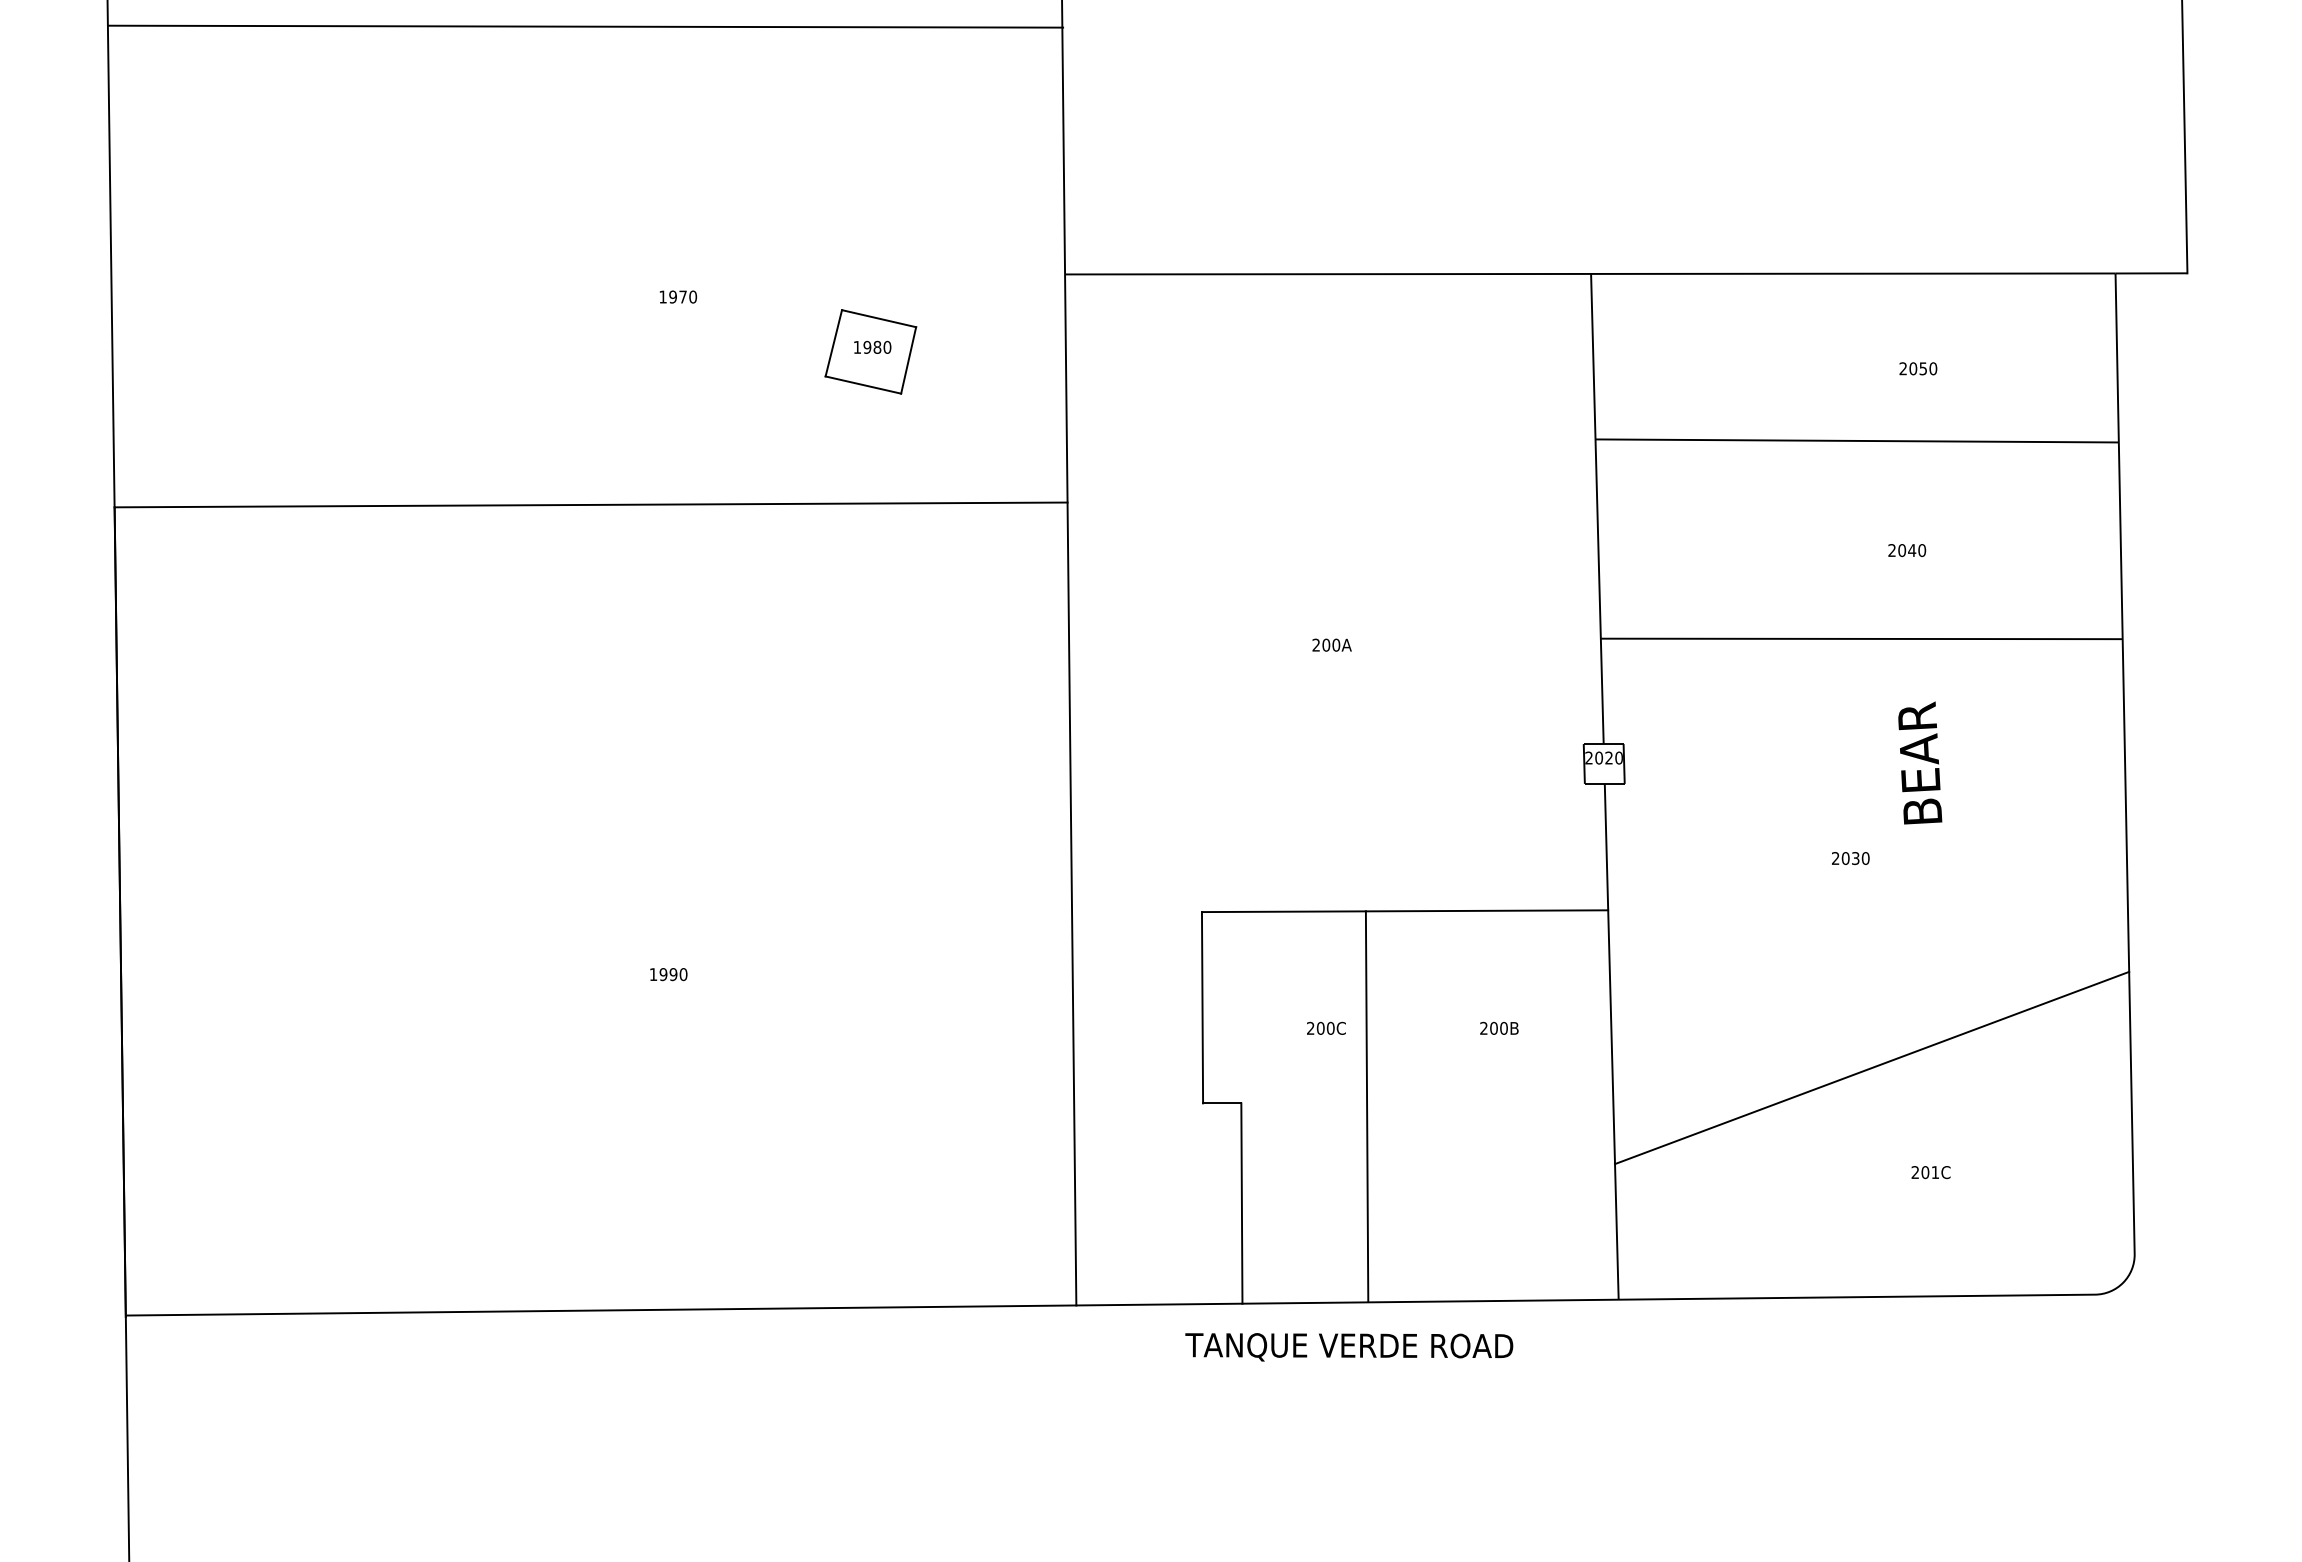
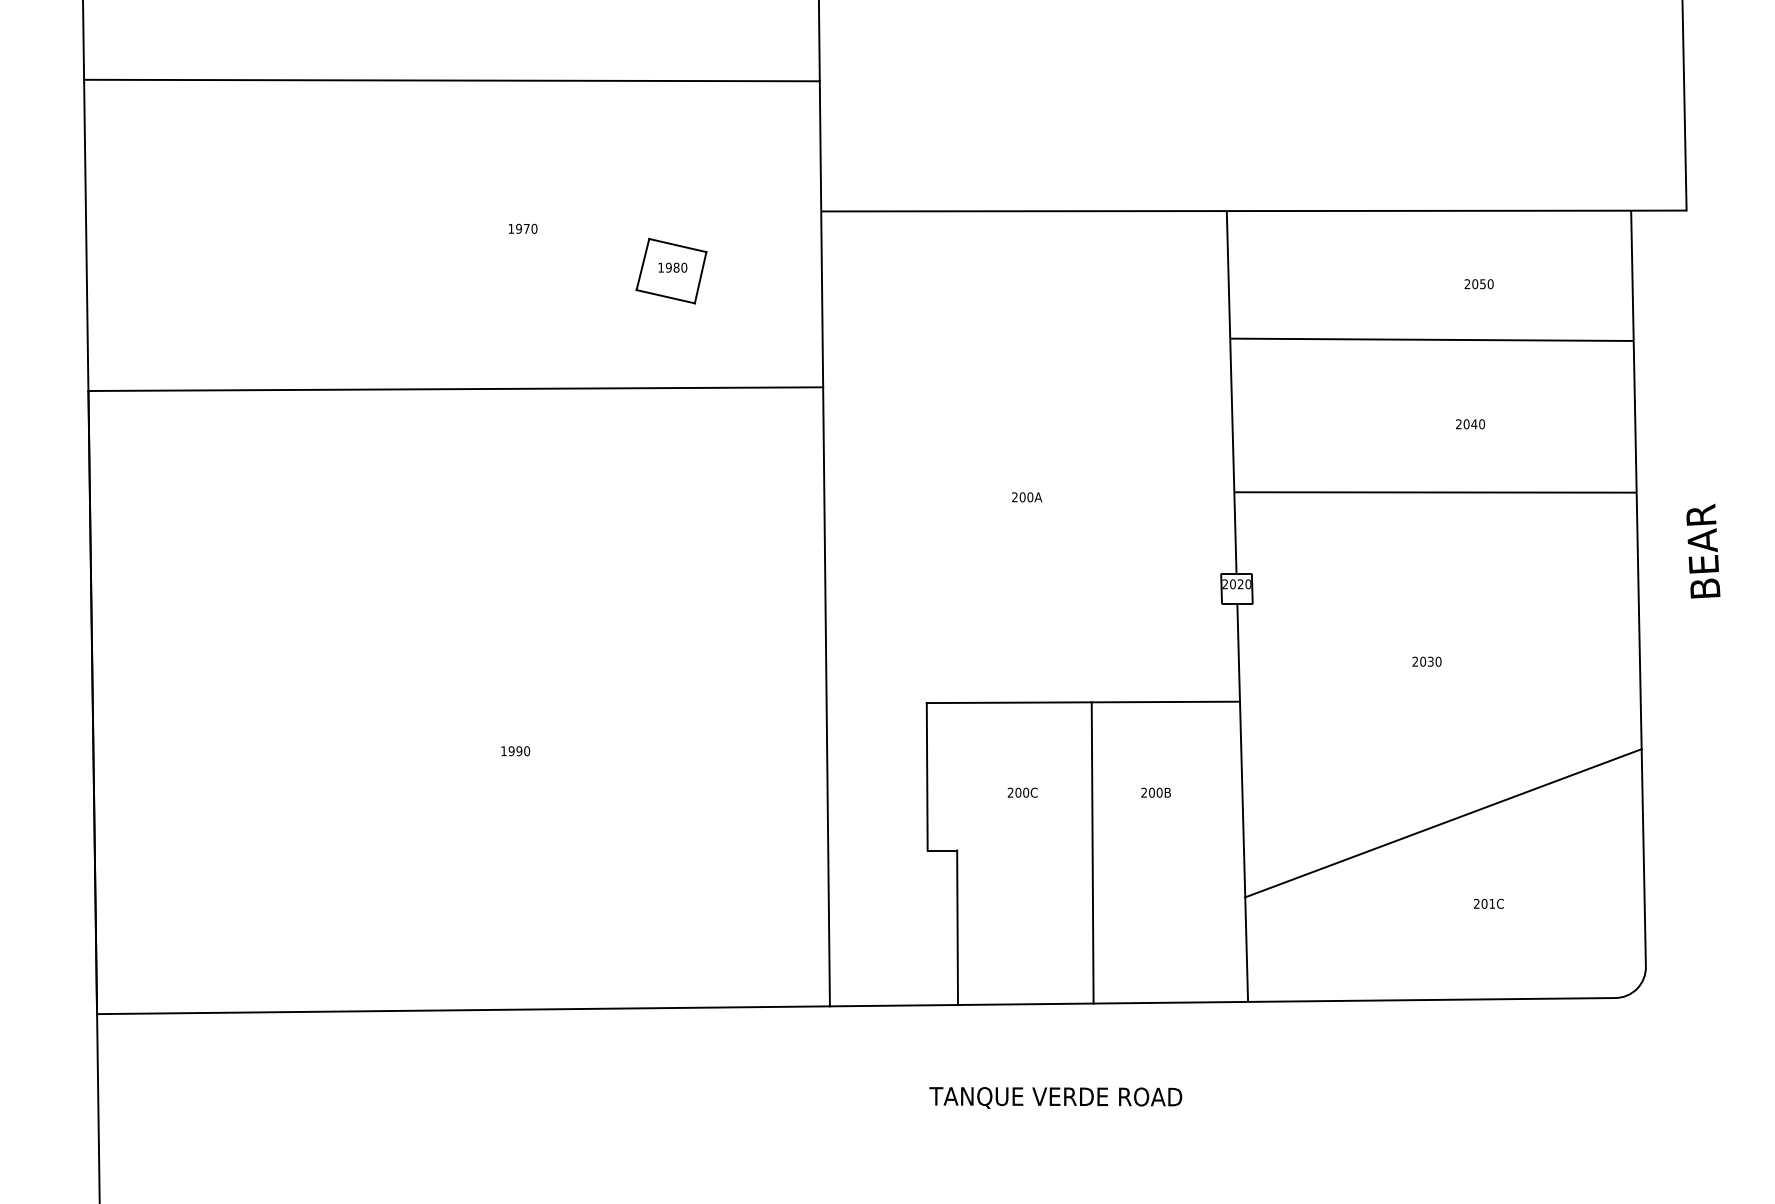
line: (585, 26) -> (451, 80), moved
text: (1920, 762) -> (1703, 550), moved
line: (1366, 1106) -> (1092, 852), moved
text: (1349, 1347) -> (1055, 1098), moved

